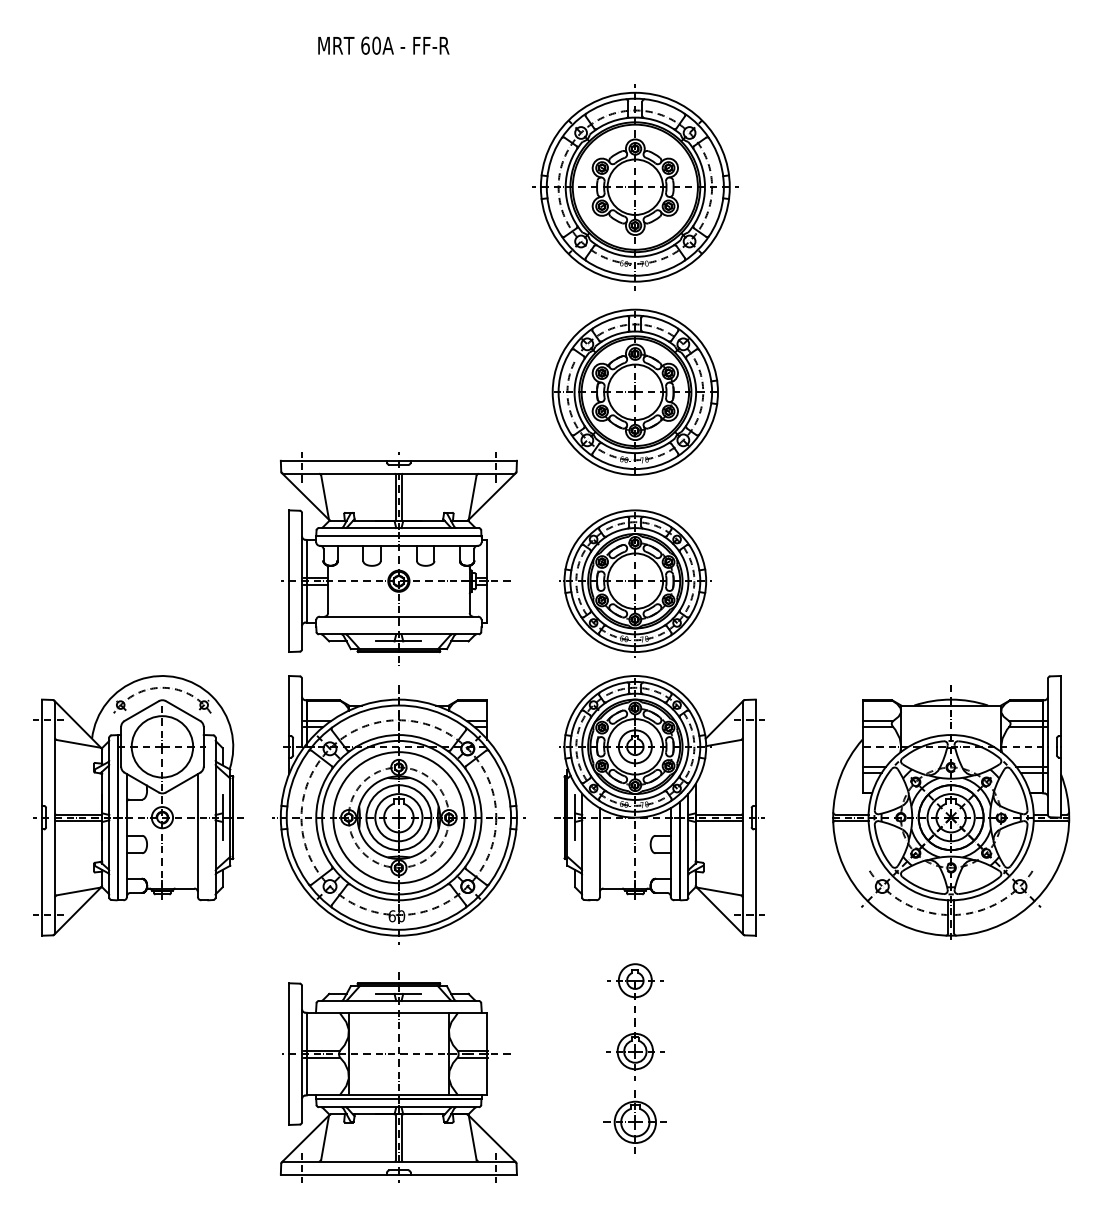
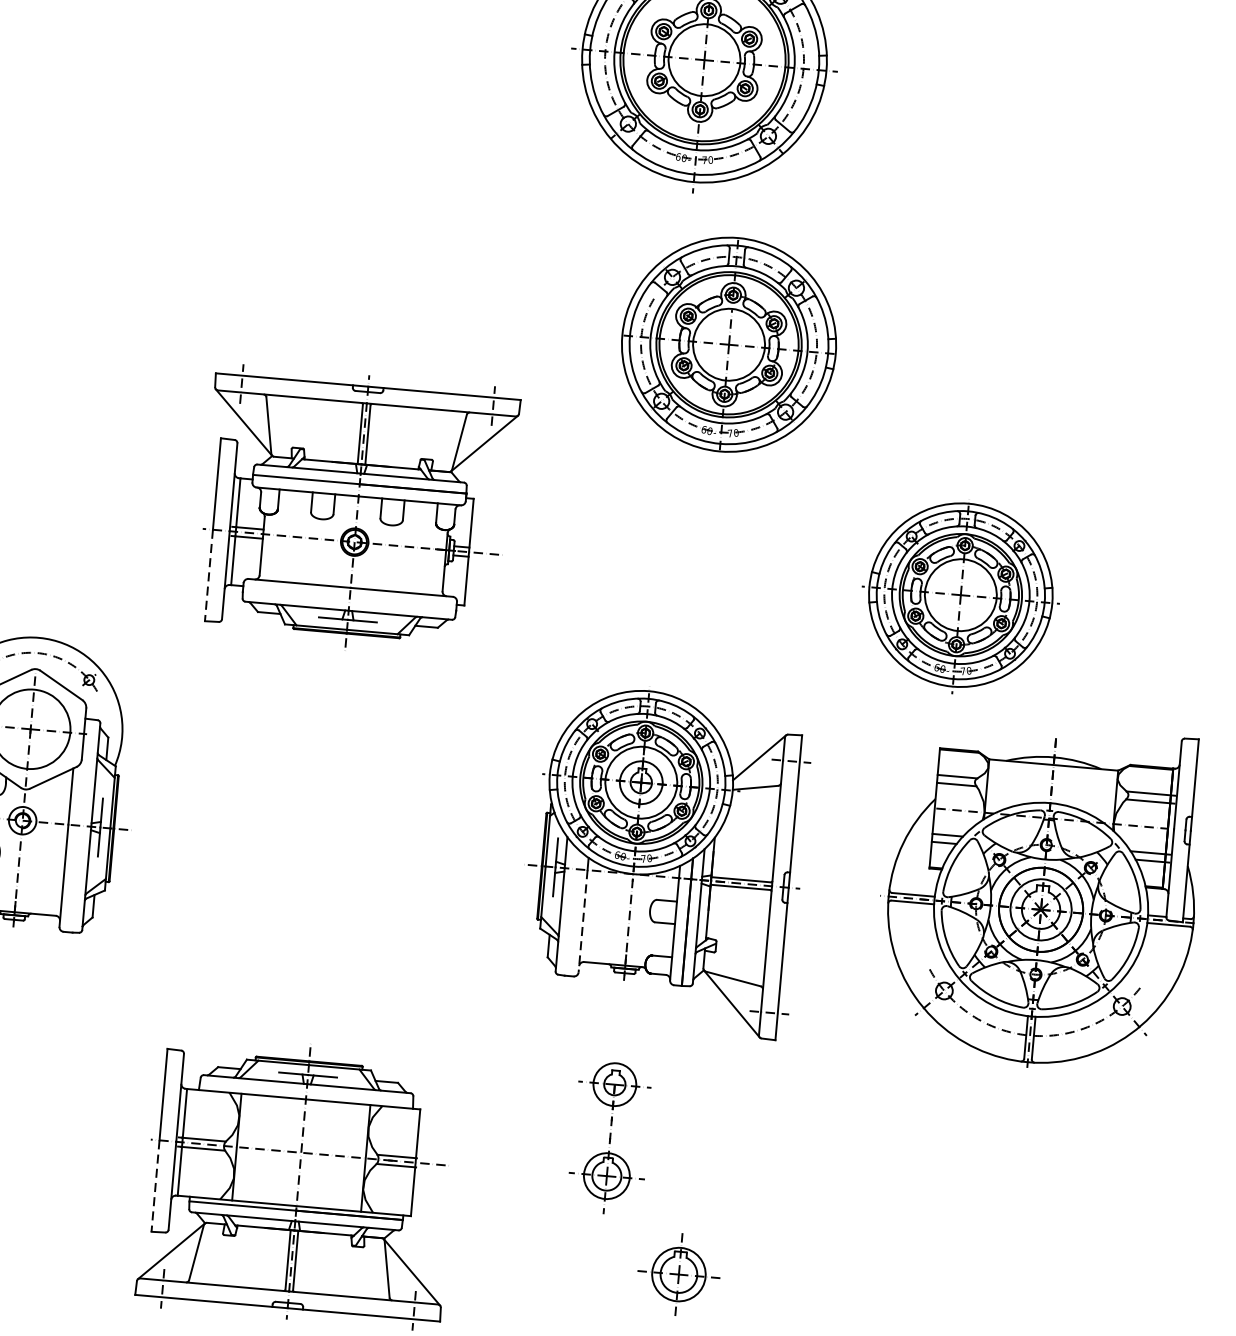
part: (634, 391) -> (728, 343), moved
part: (635, 583) -> (960, 598), moved
line: (289, 617) -> (209, 576), solid -> dashed
part: (398, 809) -> (328, 836), removed
line: (599, 857) -> (582, 921), solid -> dashed
line: (289, 1090) -> (155, 1187), solid -> dashed
part: (634, 1121) -> (677, 1273), moved

